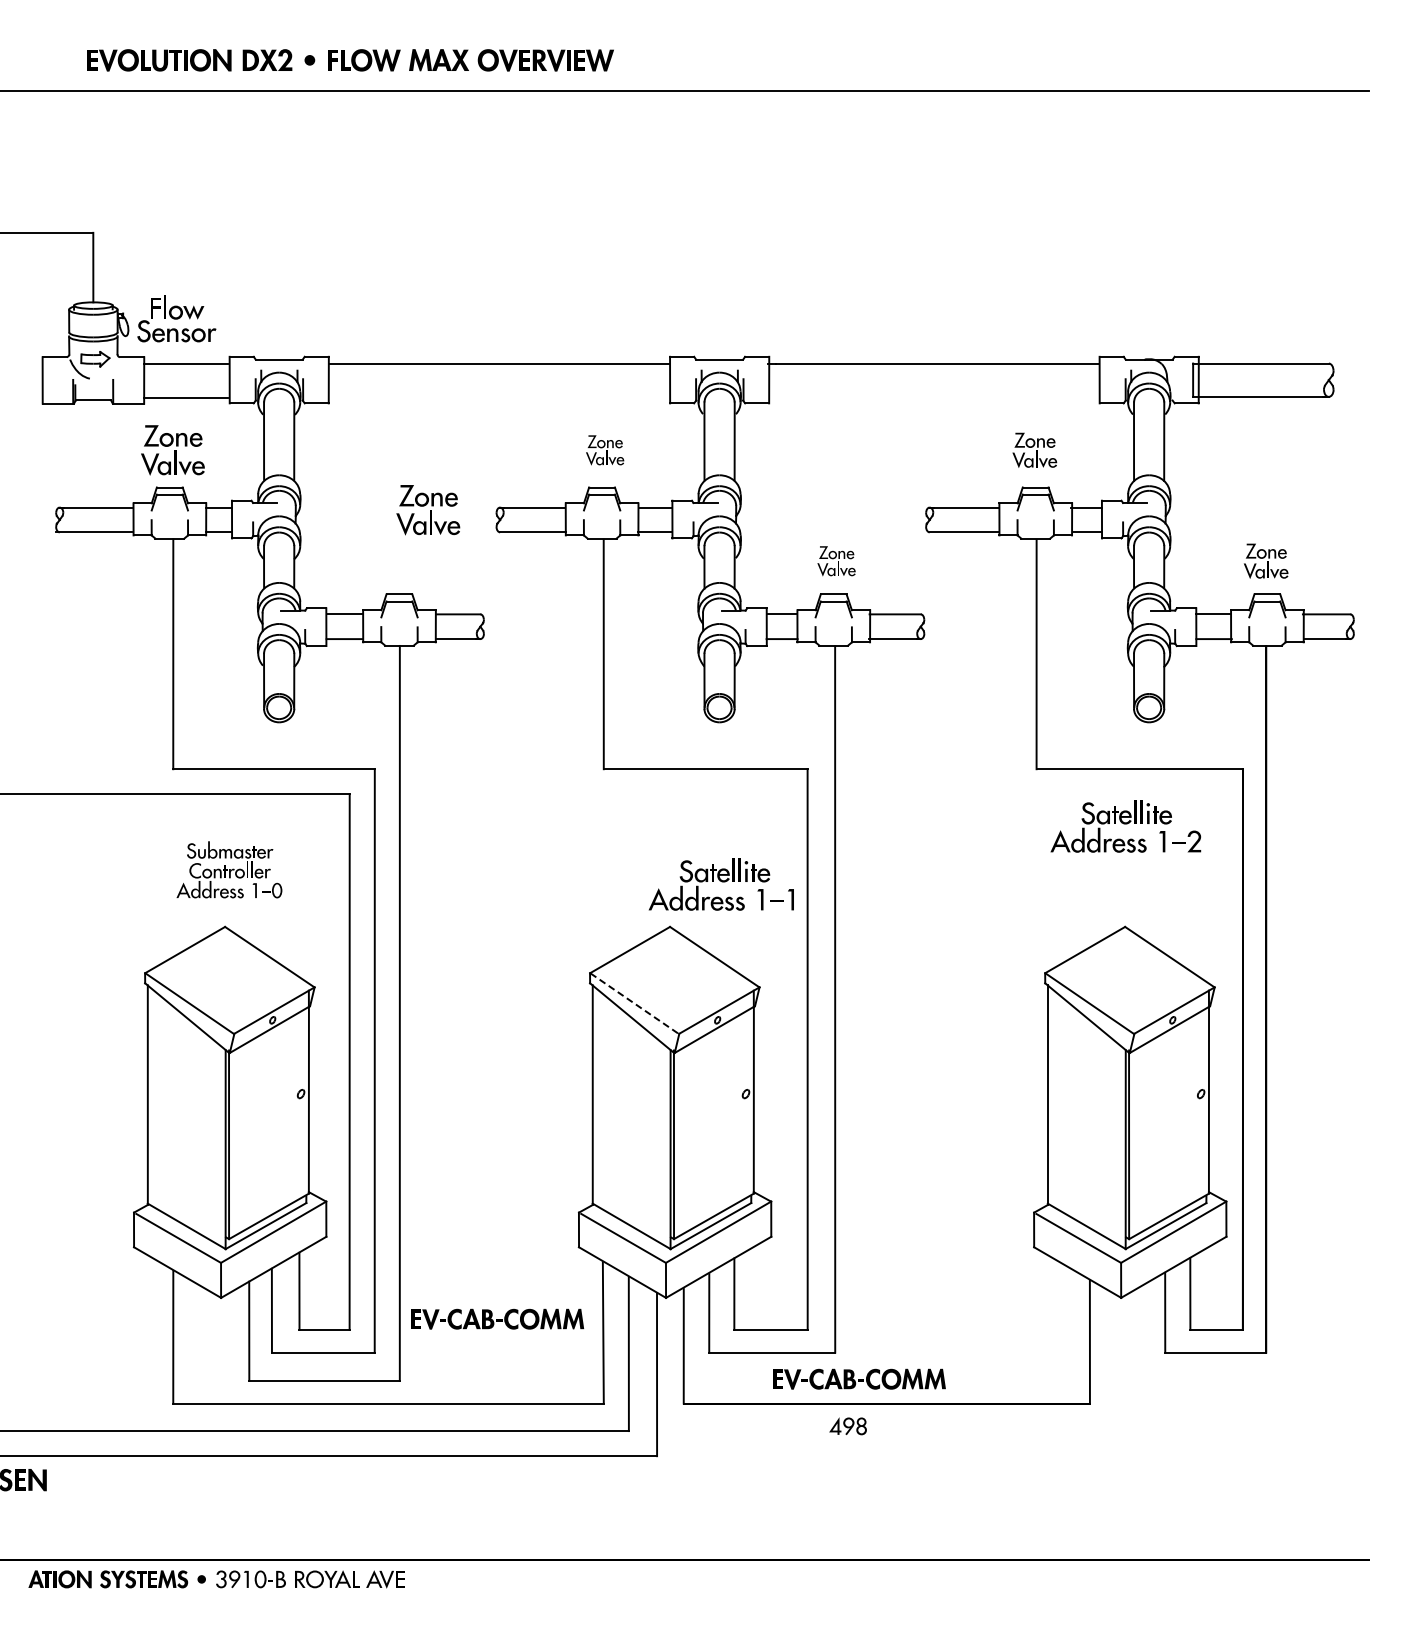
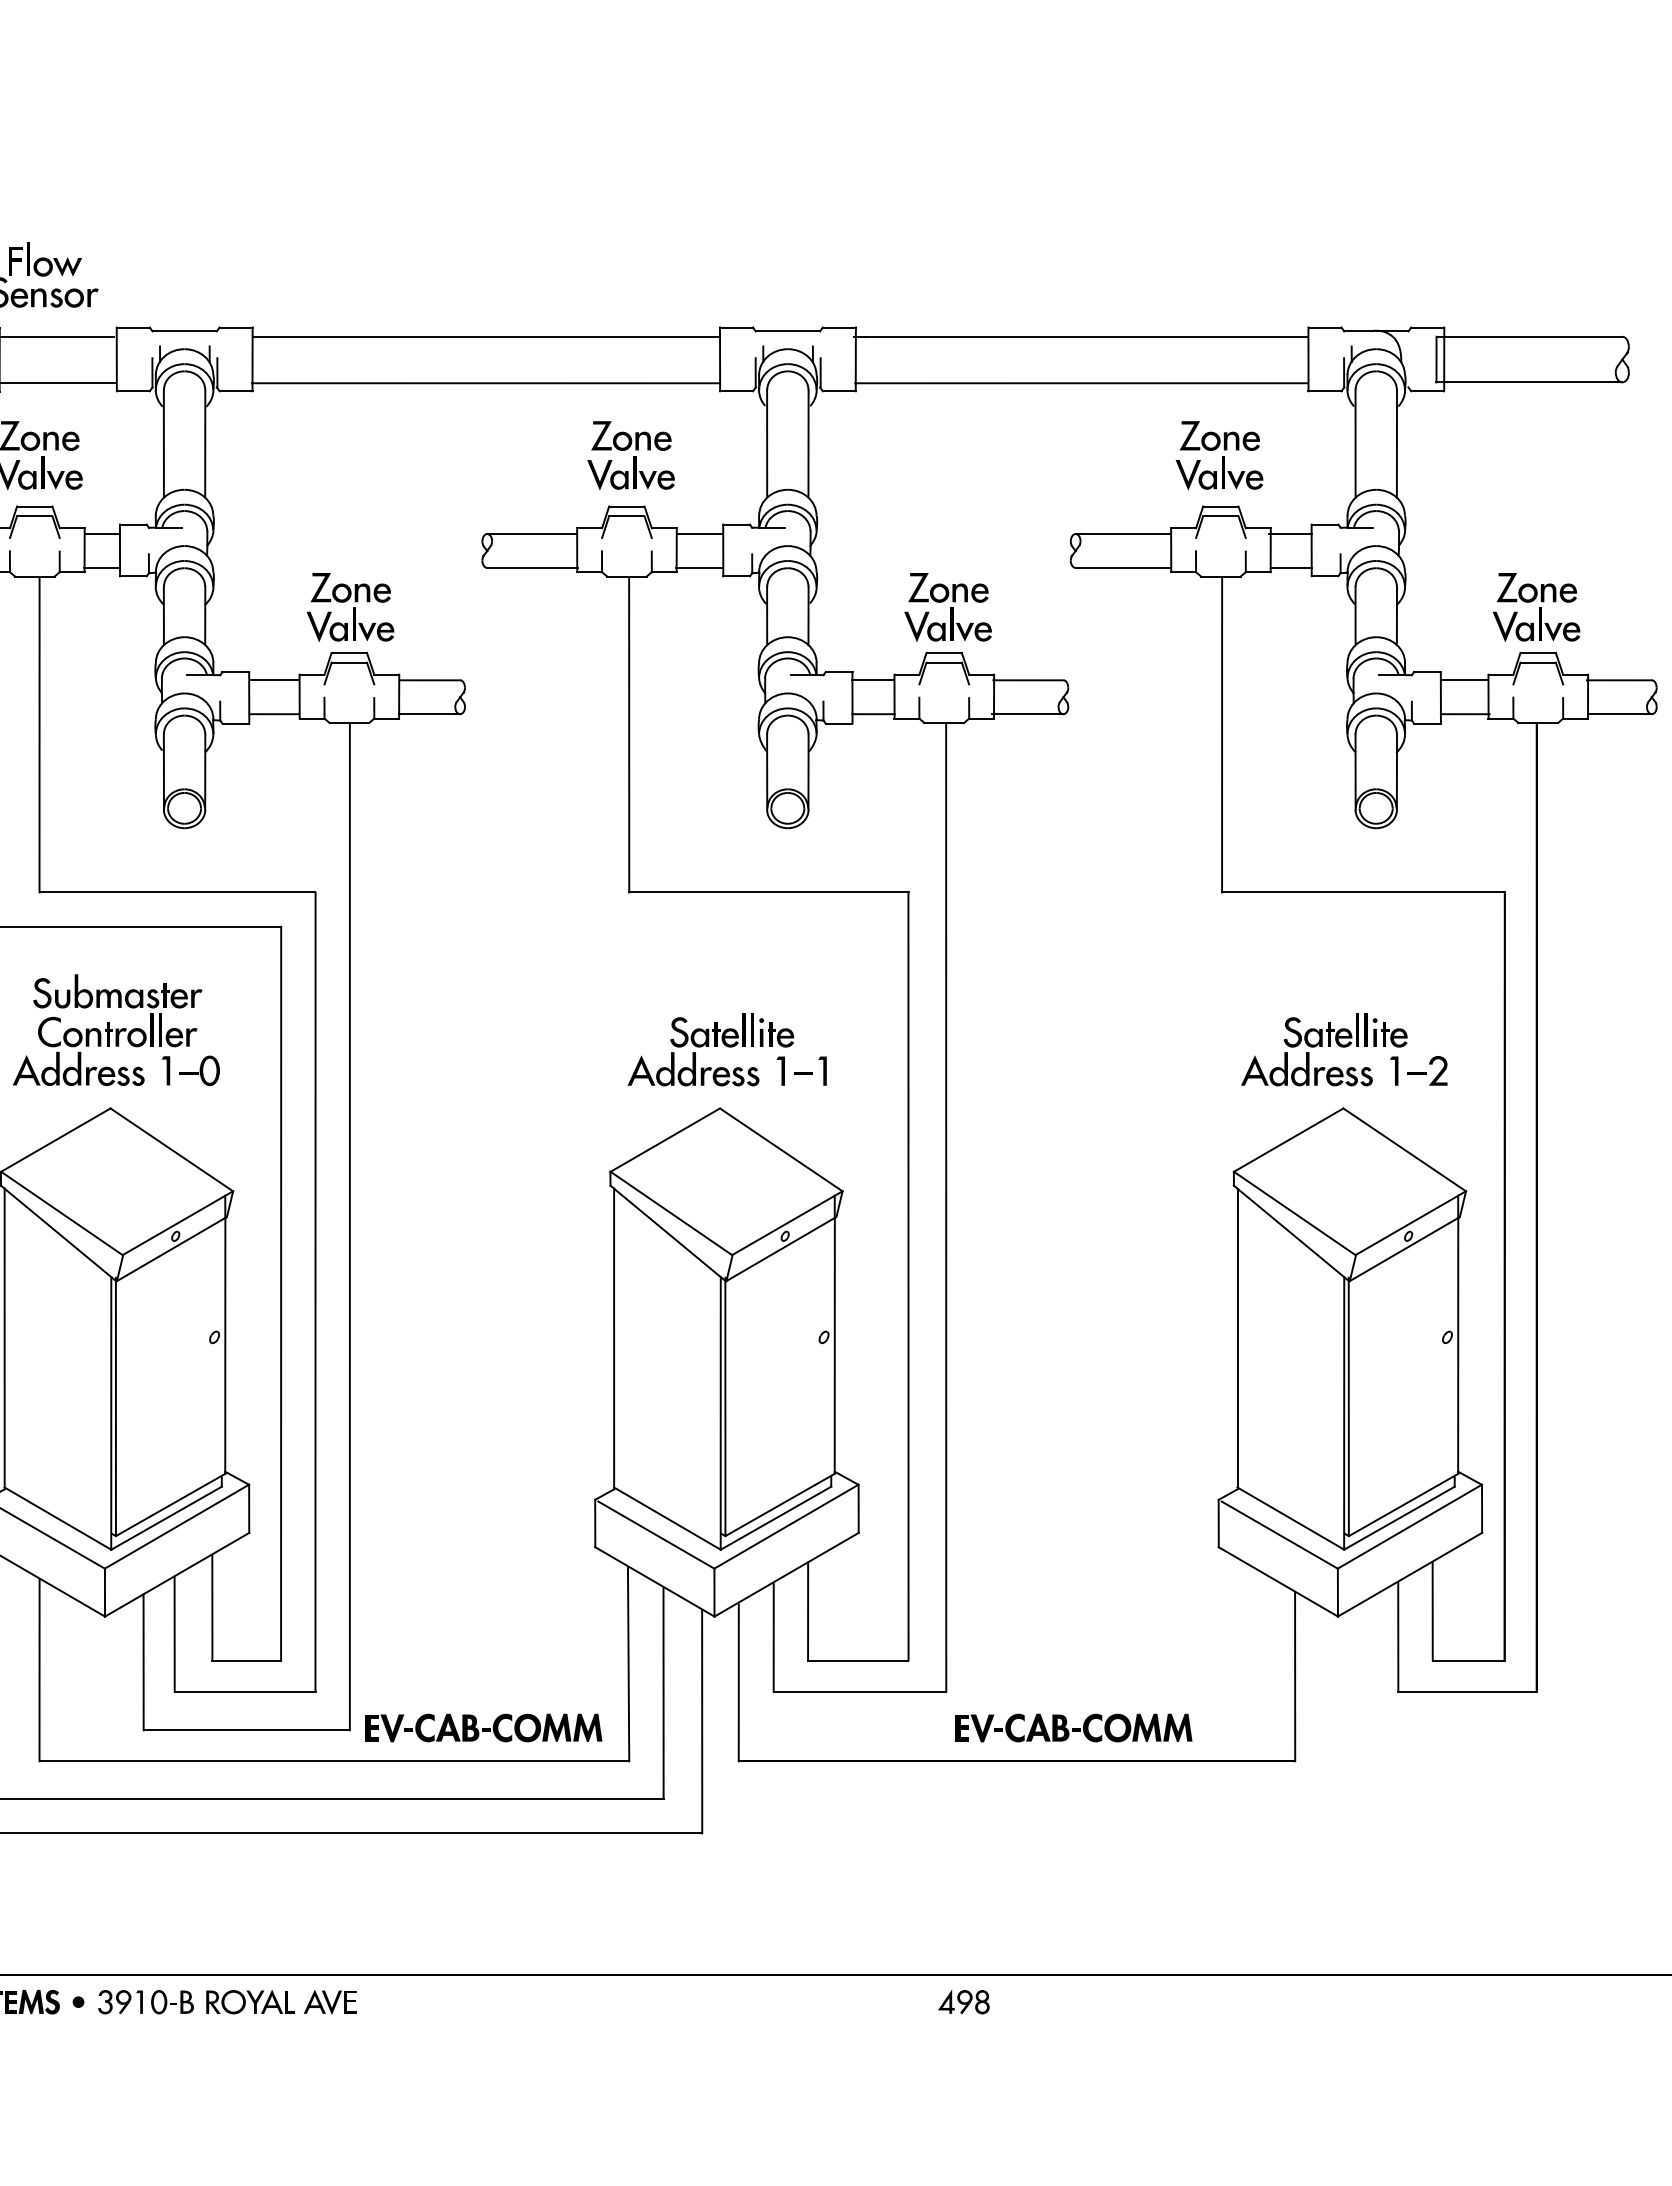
line: (498, 397) -> (485, 383), added
line: (933, 397) -> (1080, 383), added
part: (604, 450) -> (630, 455), size x1.67
part: (1034, 450) -> (1219, 455), size x1.43
part: (428, 510) -> (350, 607), moved
part: (836, 561) -> (948, 607), size x1.67
part: (1265, 561) -> (1535, 607), size x1.43
part: (1125, 826) -> (1343, 1050), moved
part: (229, 869) -> (116, 1029), size x1.43
part: (720, 884) -> (726, 1050), moved
line: (634, 1003) -> (671, 1213), dashed -> solid
part: (497, 1318) -> (483, 1727), moved
part: (859, 1378) -> (1074, 1727), moved
part: (847, 1426) -> (963, 2002), moved

